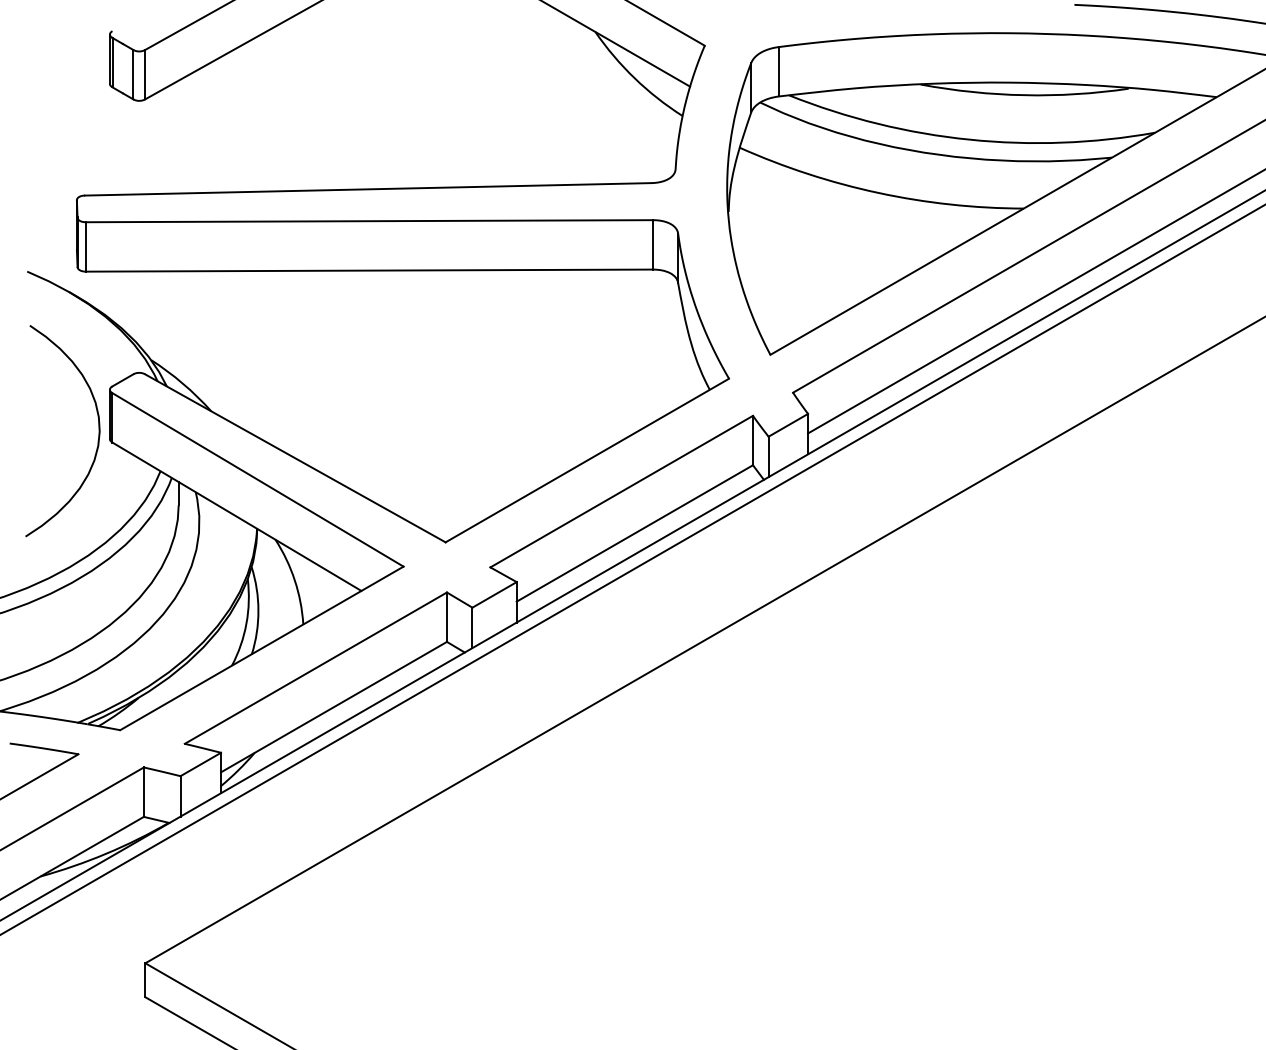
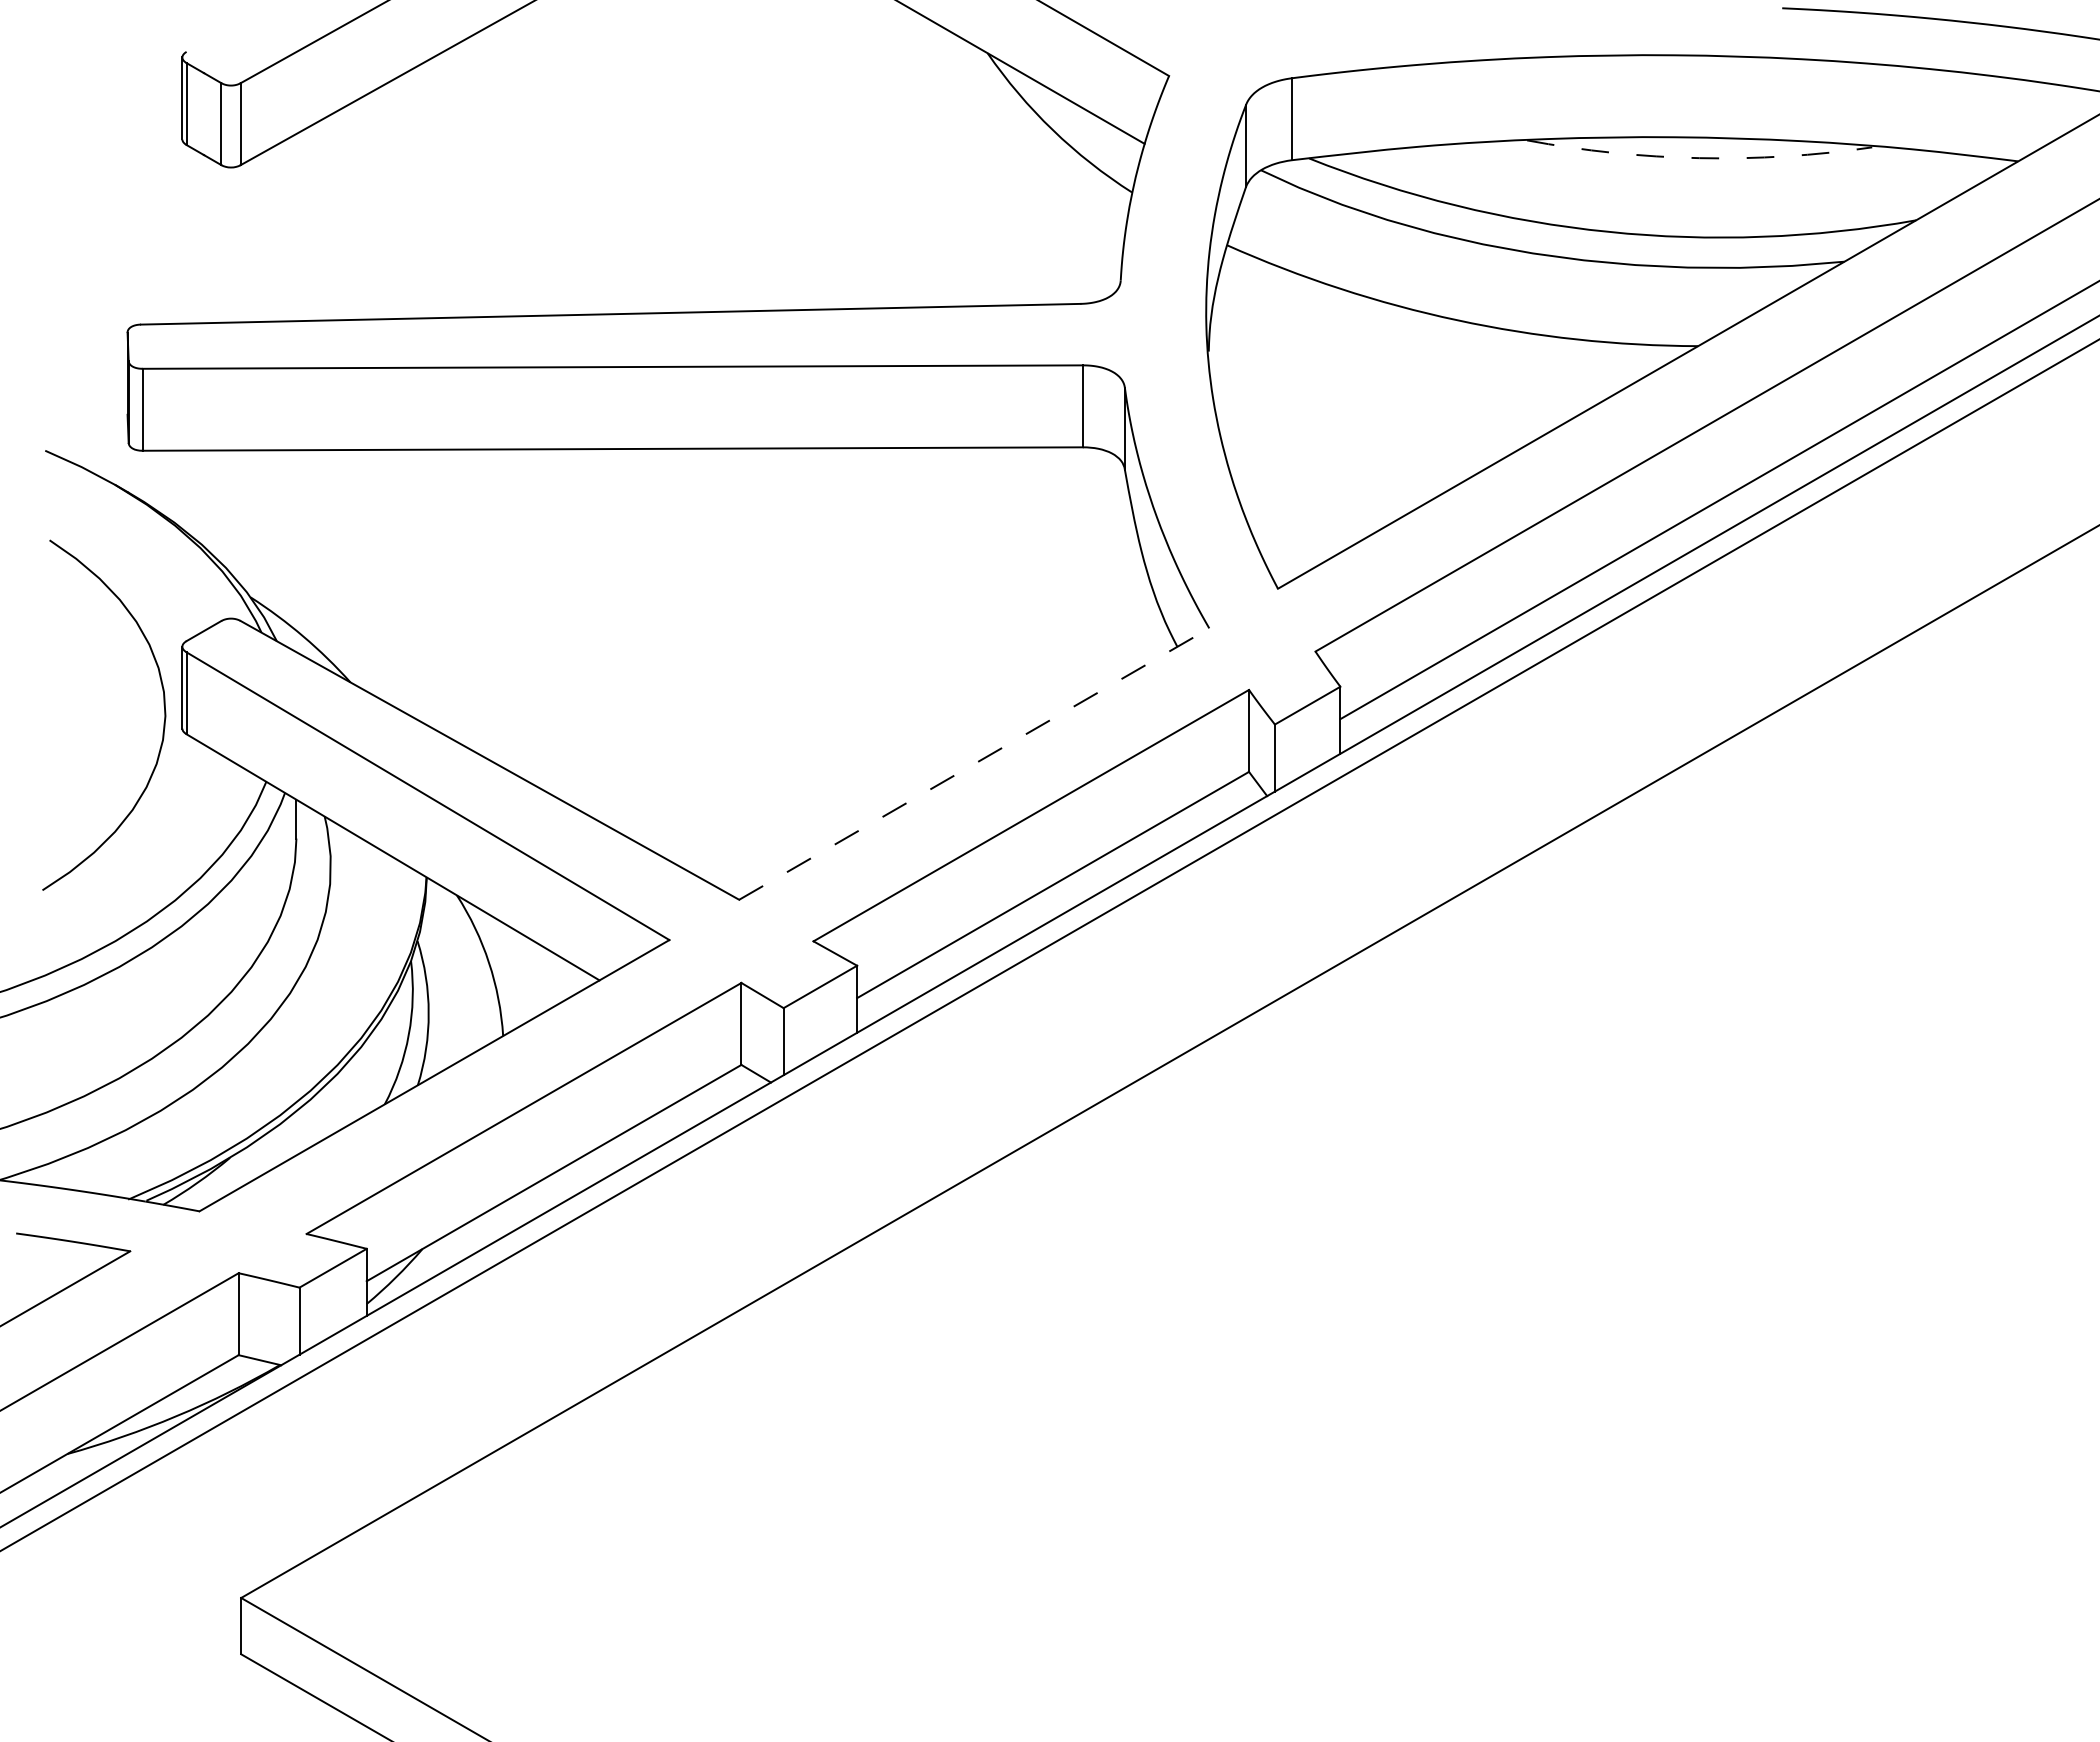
arc: (1024, 95) -> (1699, 158), solid -> dashed
line: (587, 460) -> (974, 764), solid -> dashed

